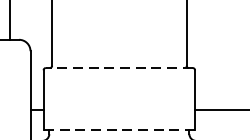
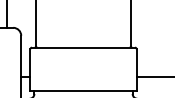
line: (119, 67) -> (83, 47), dashed -> solid
line: (119, 129) -> (83, 90), dashed -> solid

